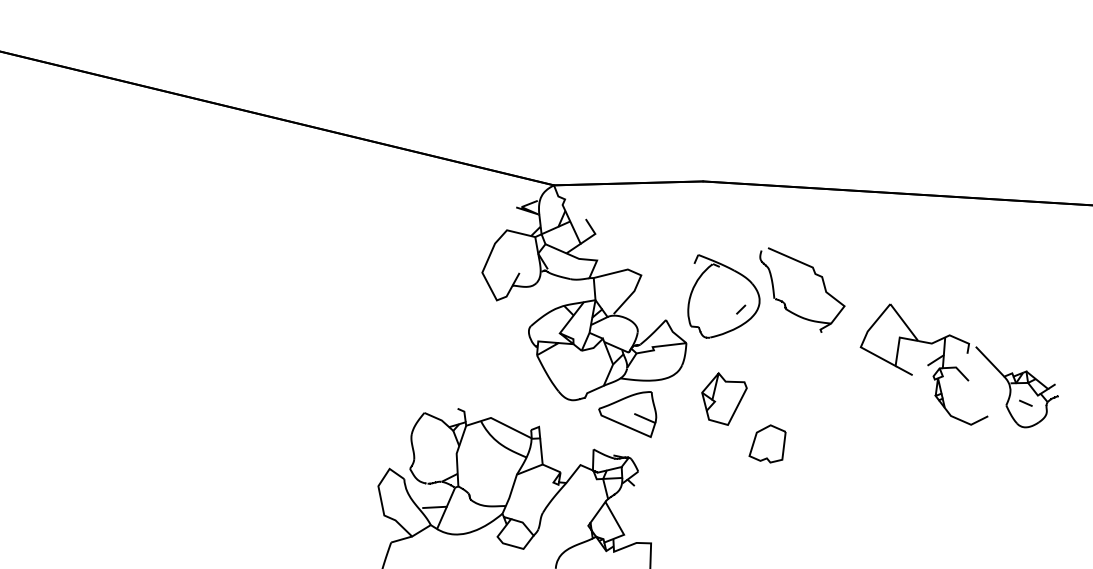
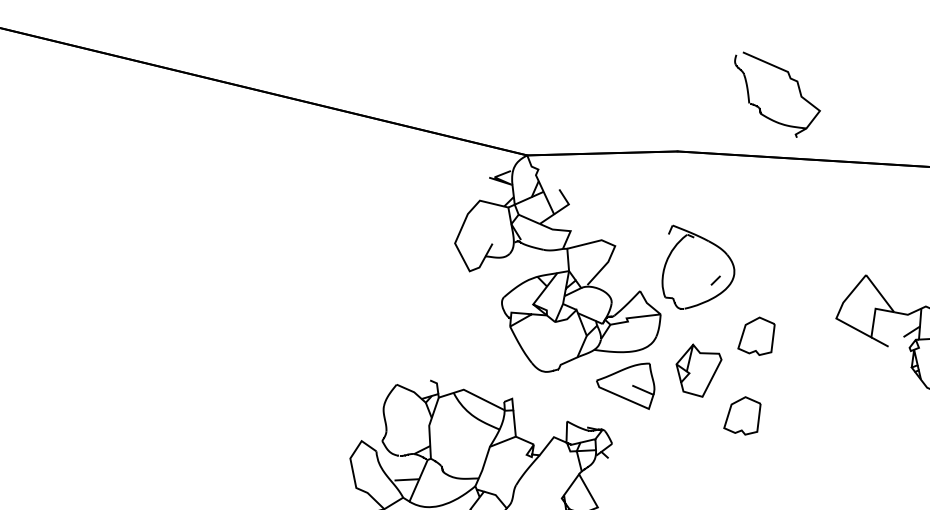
part: (814, 274) -> (789, 78), moved
part: (781, 364) -> (756, 335), added
part: (627, 414) -> (625, 386), moved

